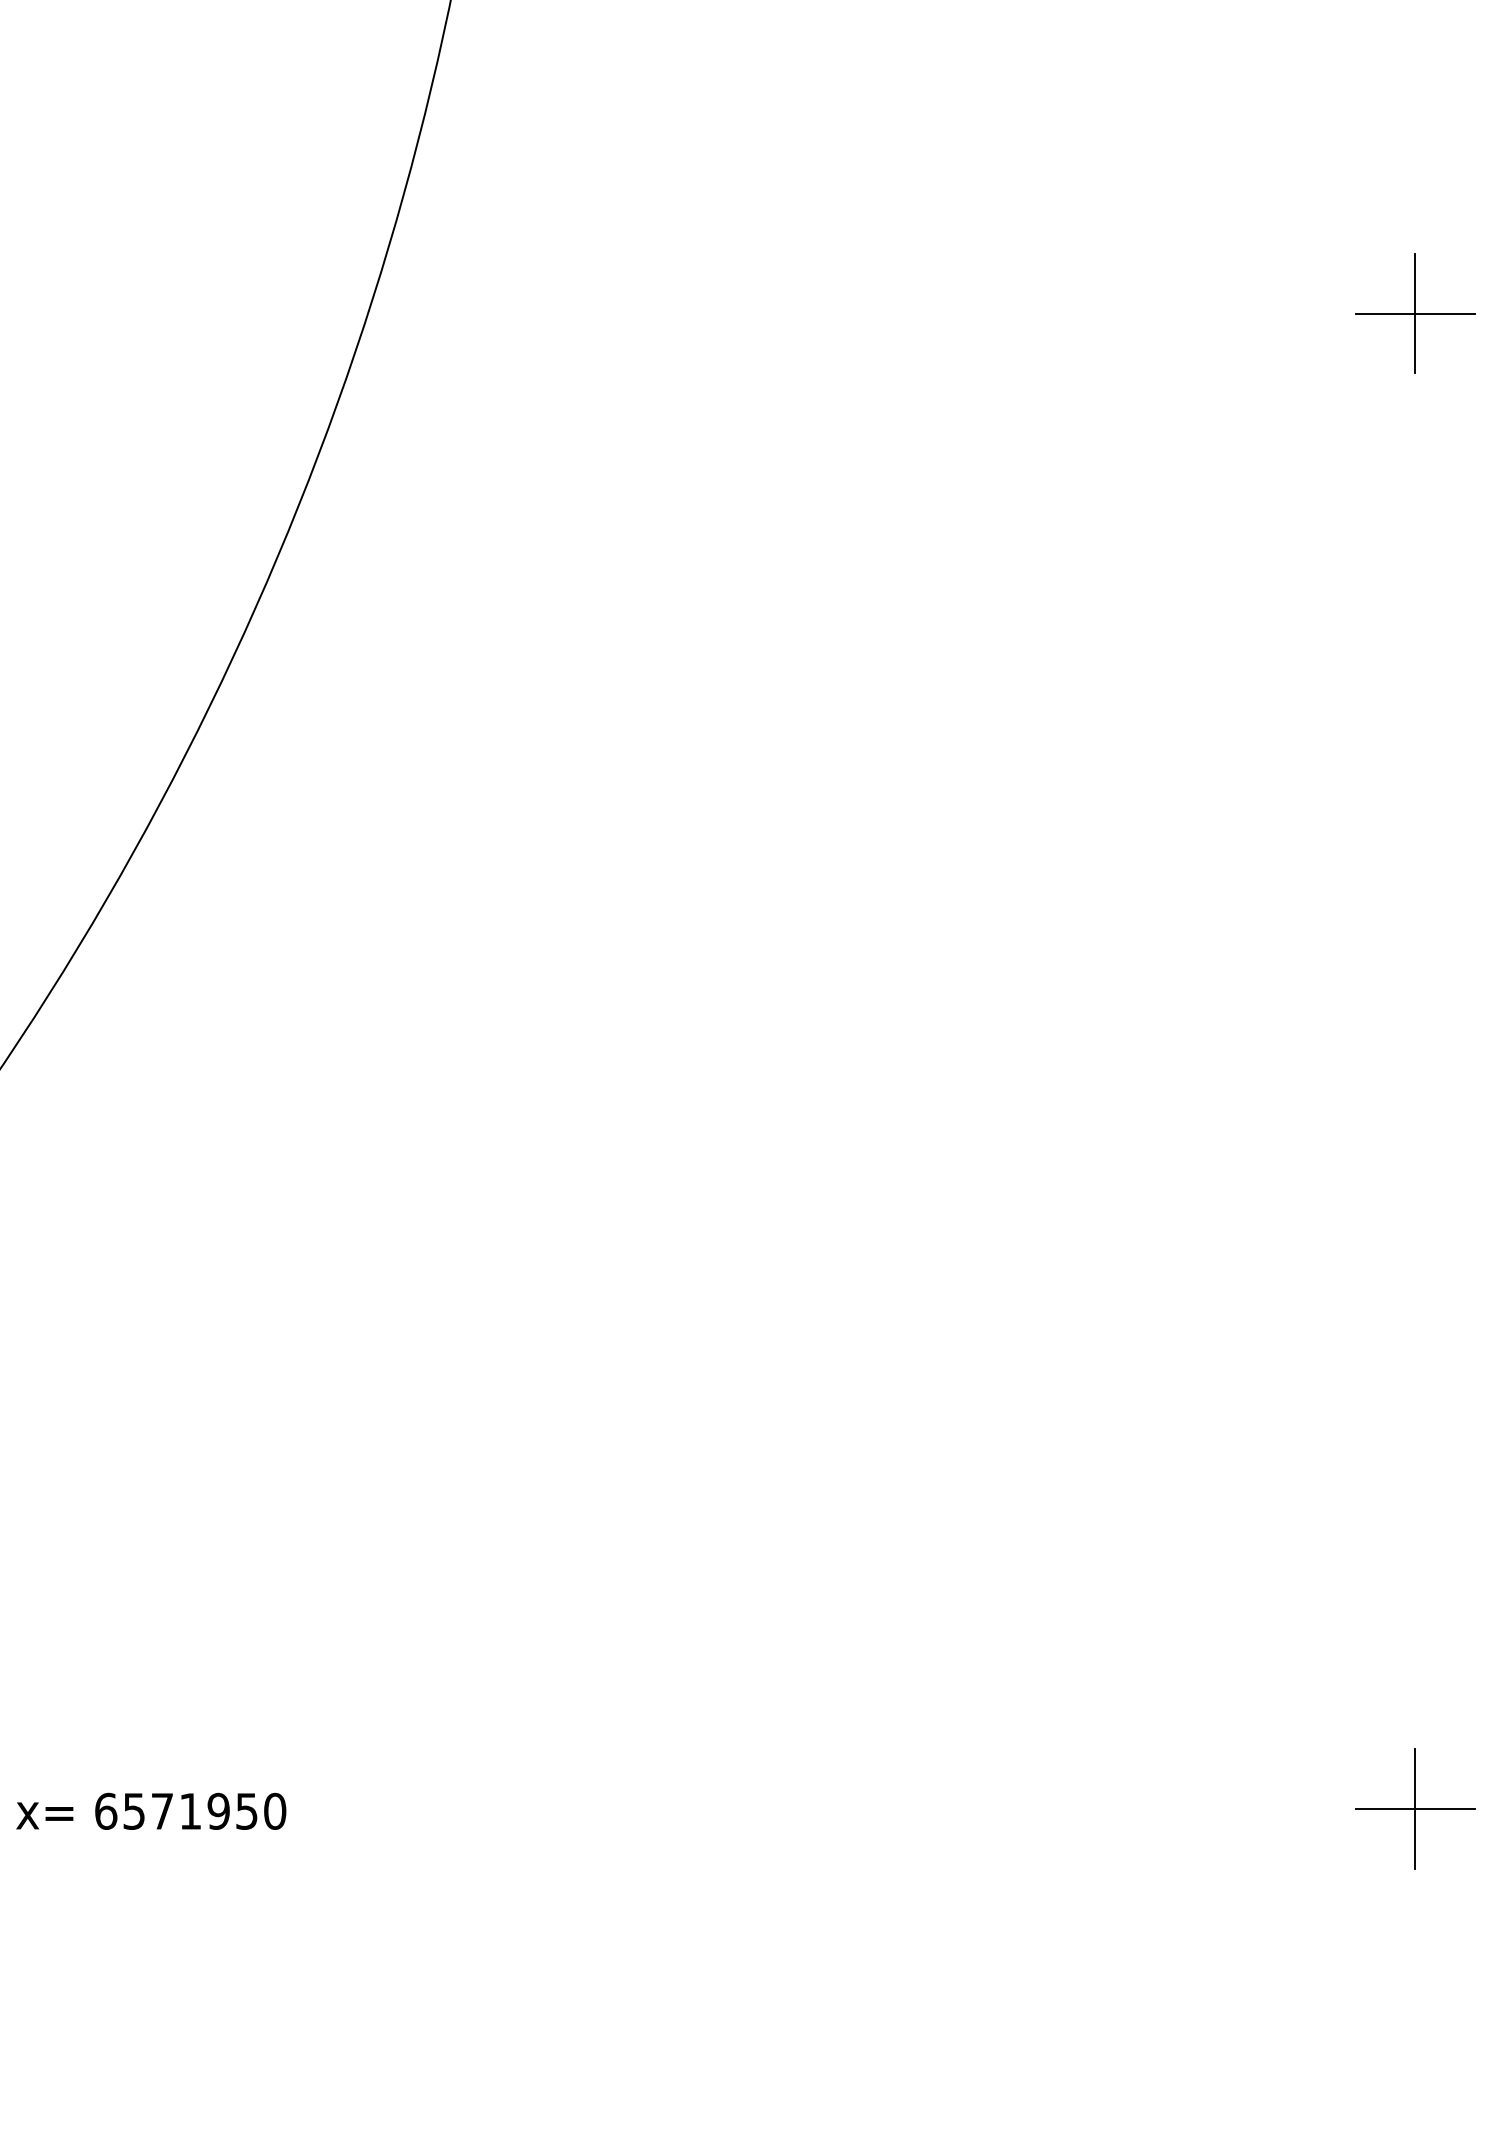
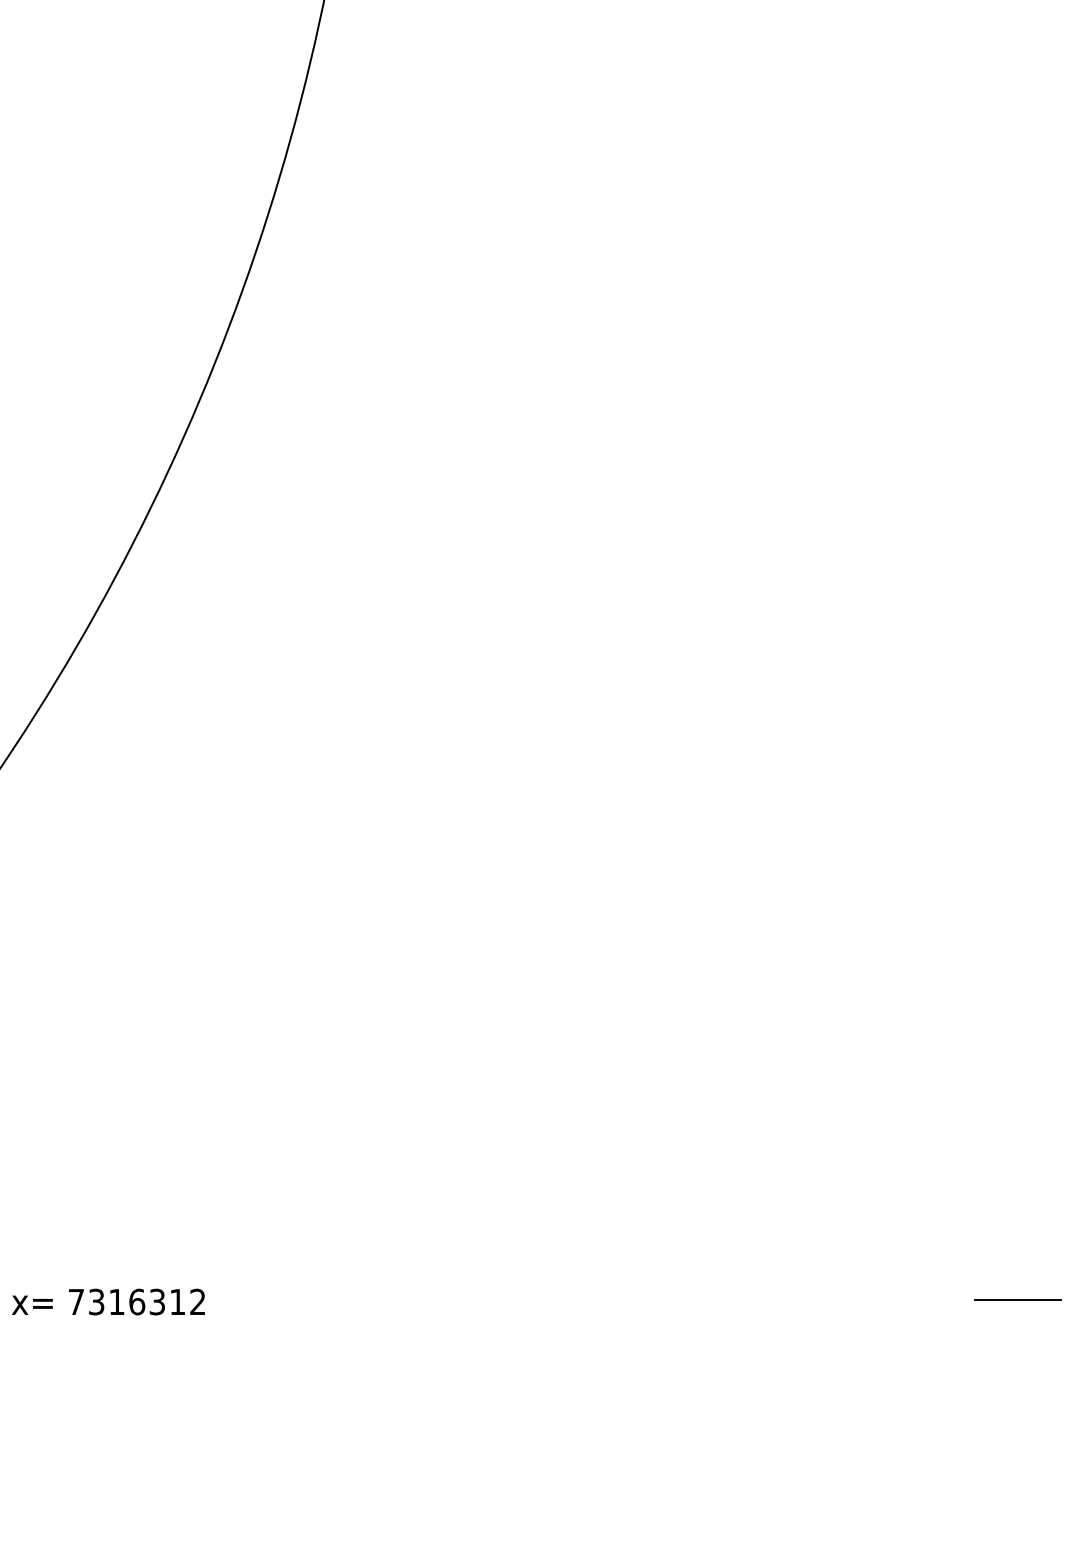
part: (1415, 313) -> (1017, 225), removed
line: (1415, 1808) -> (1017, 1299), removed
text: (190, 1810) -> (137, 1301), 6571950 -> 7316312

